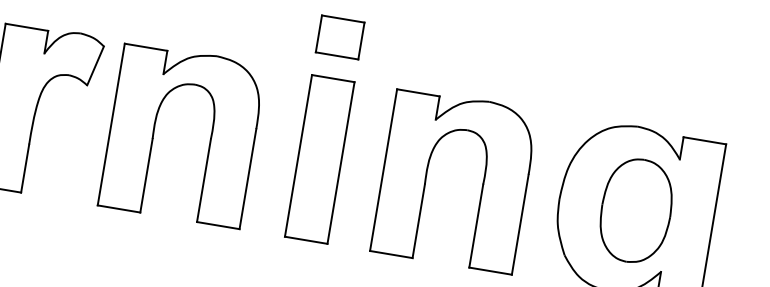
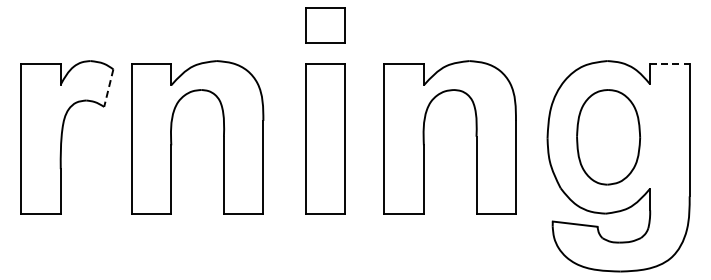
line: (95, 66) -> (108, 88), solid -> dashed
line: (704, 140) -> (669, 63), solid -> dashed
part: (636, 211) -> (608, 137), moved

